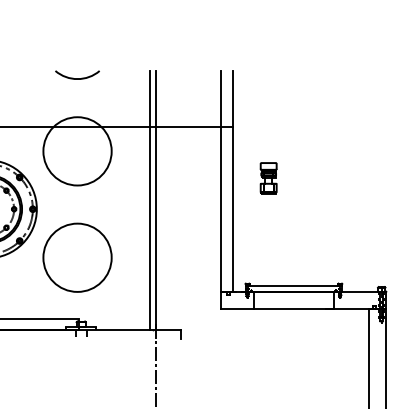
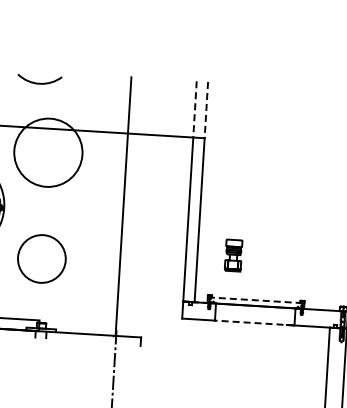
arc: (77, 78) -> (39, 83), moved
line: (221, 99) -> (195, 109), solid -> dashed
line: (232, 99) -> (206, 110), solid -> dashed
part: (268, 178) -> (233, 255), moved
line: (150, 200) -> (118, 206), removed
circle: (77, 257) -> (41, 258), size x0.7
line: (294, 285) -> (256, 299), solid -> dashed
line: (293, 308) -> (254, 322), solid -> dashed

